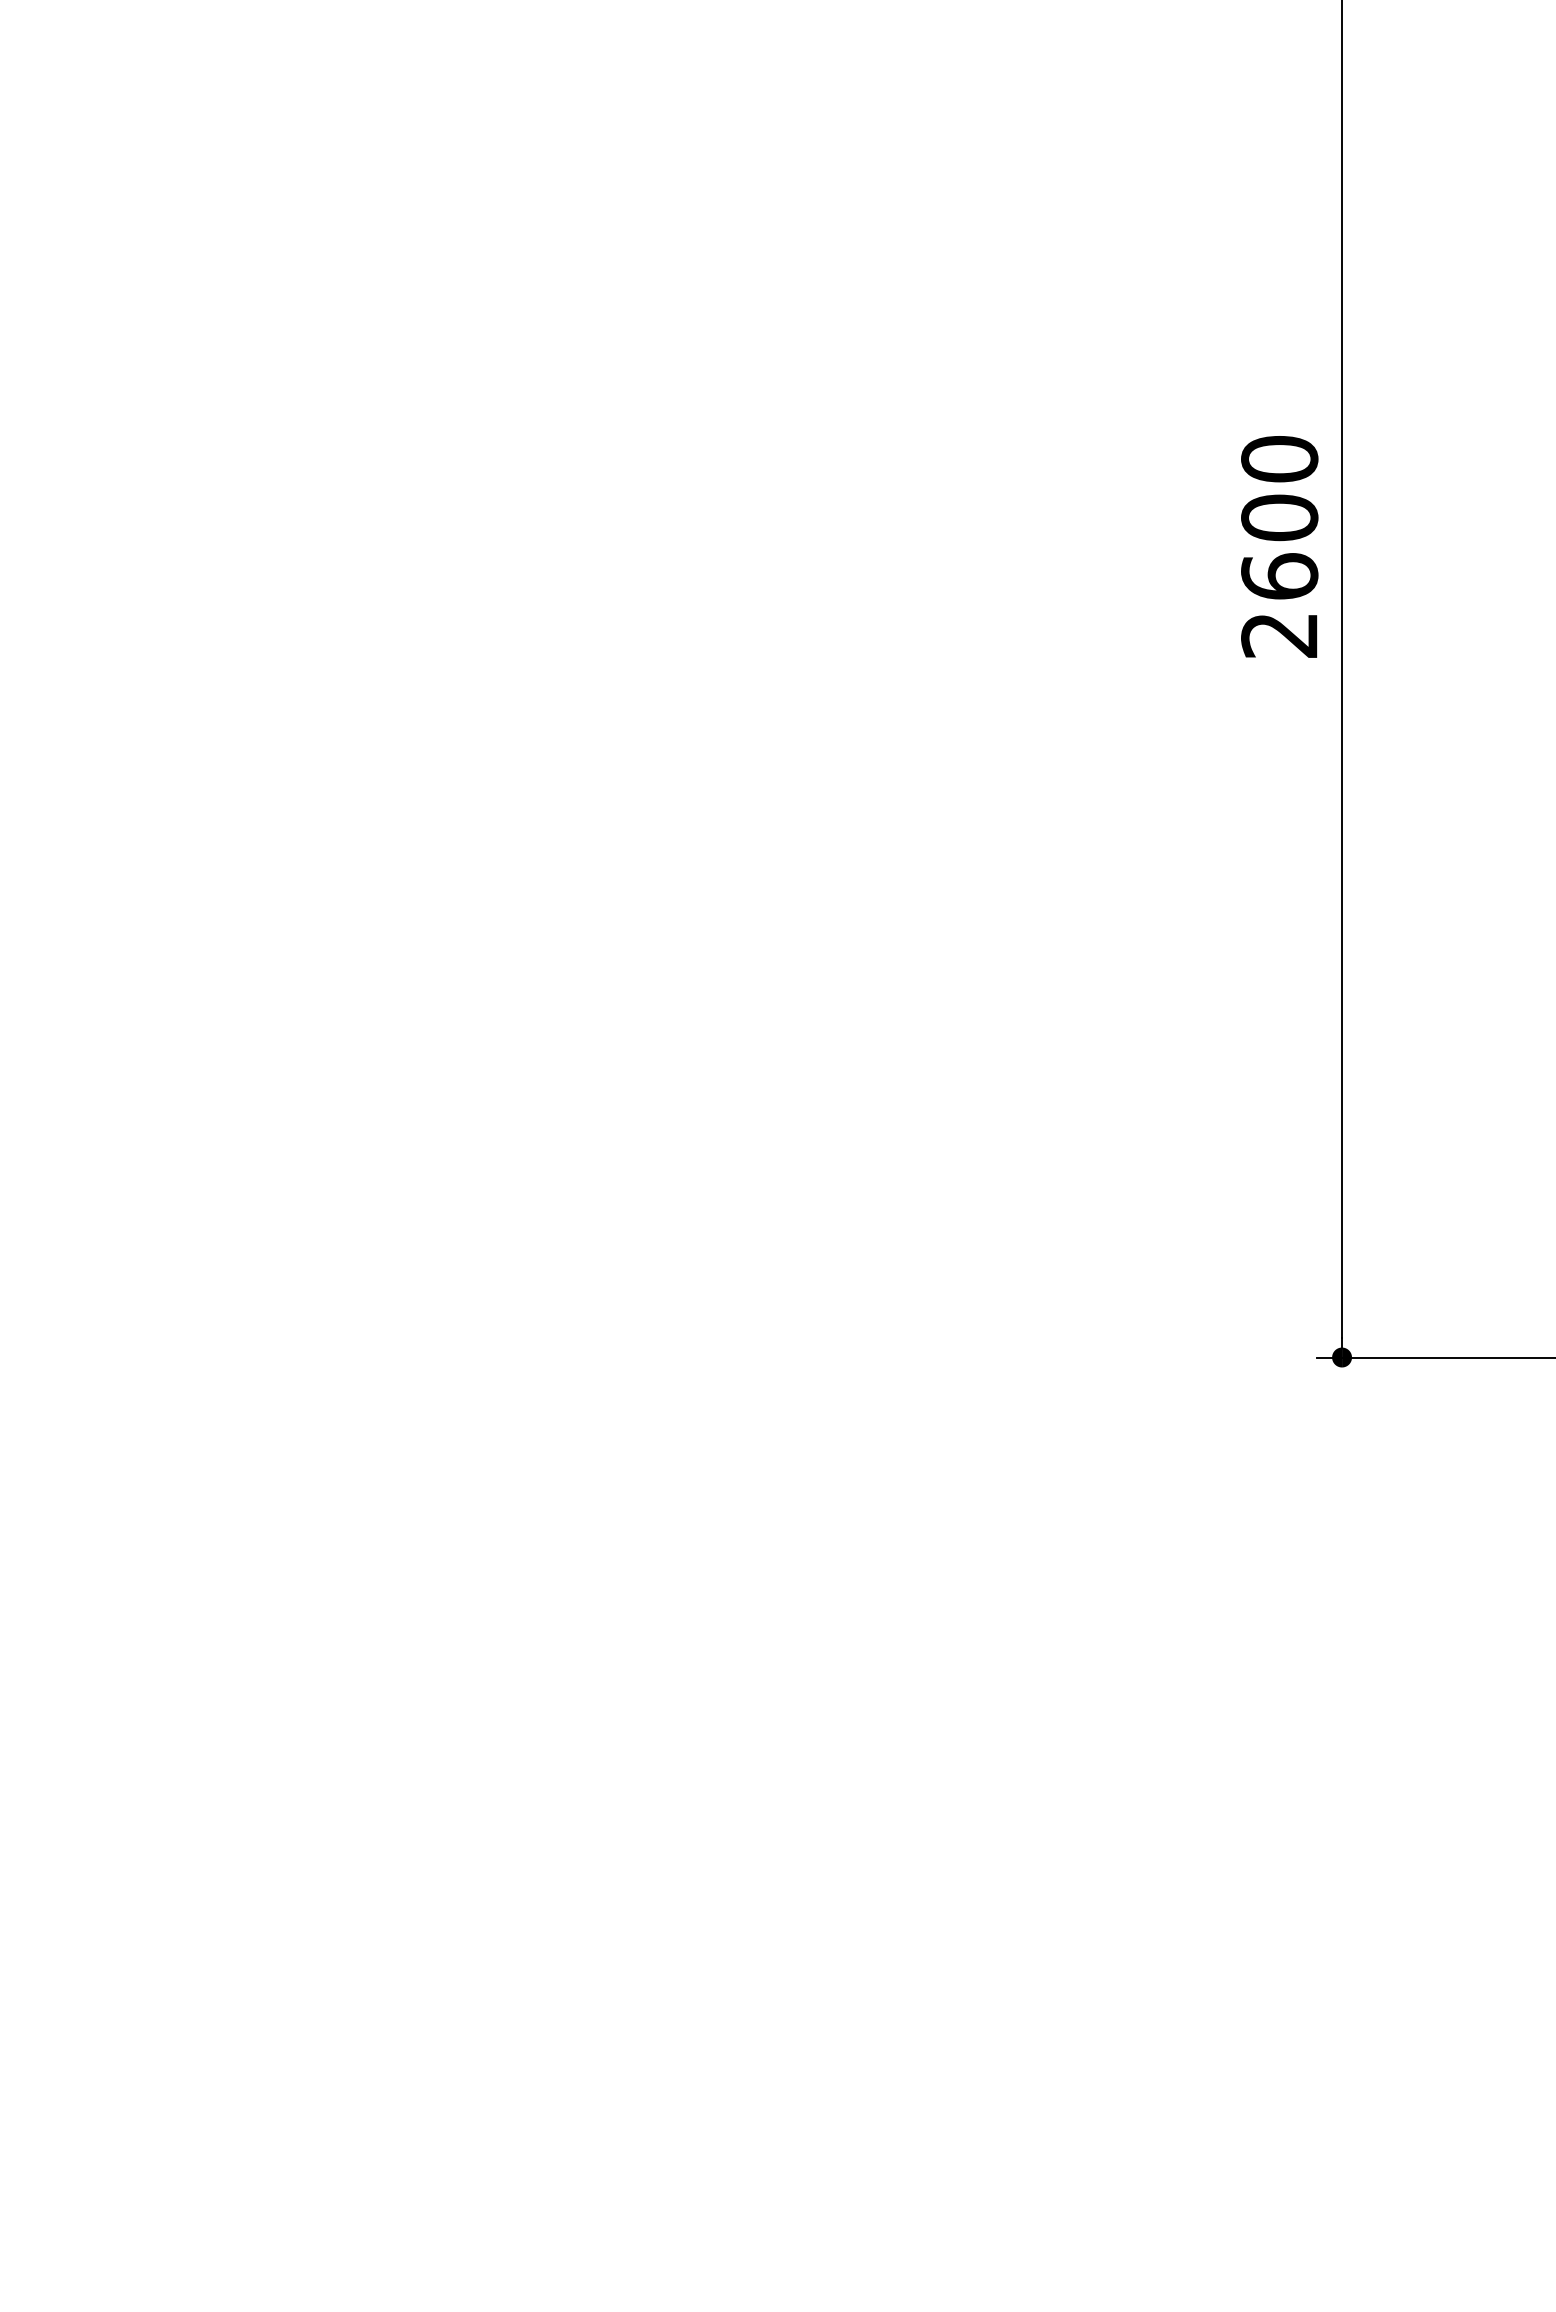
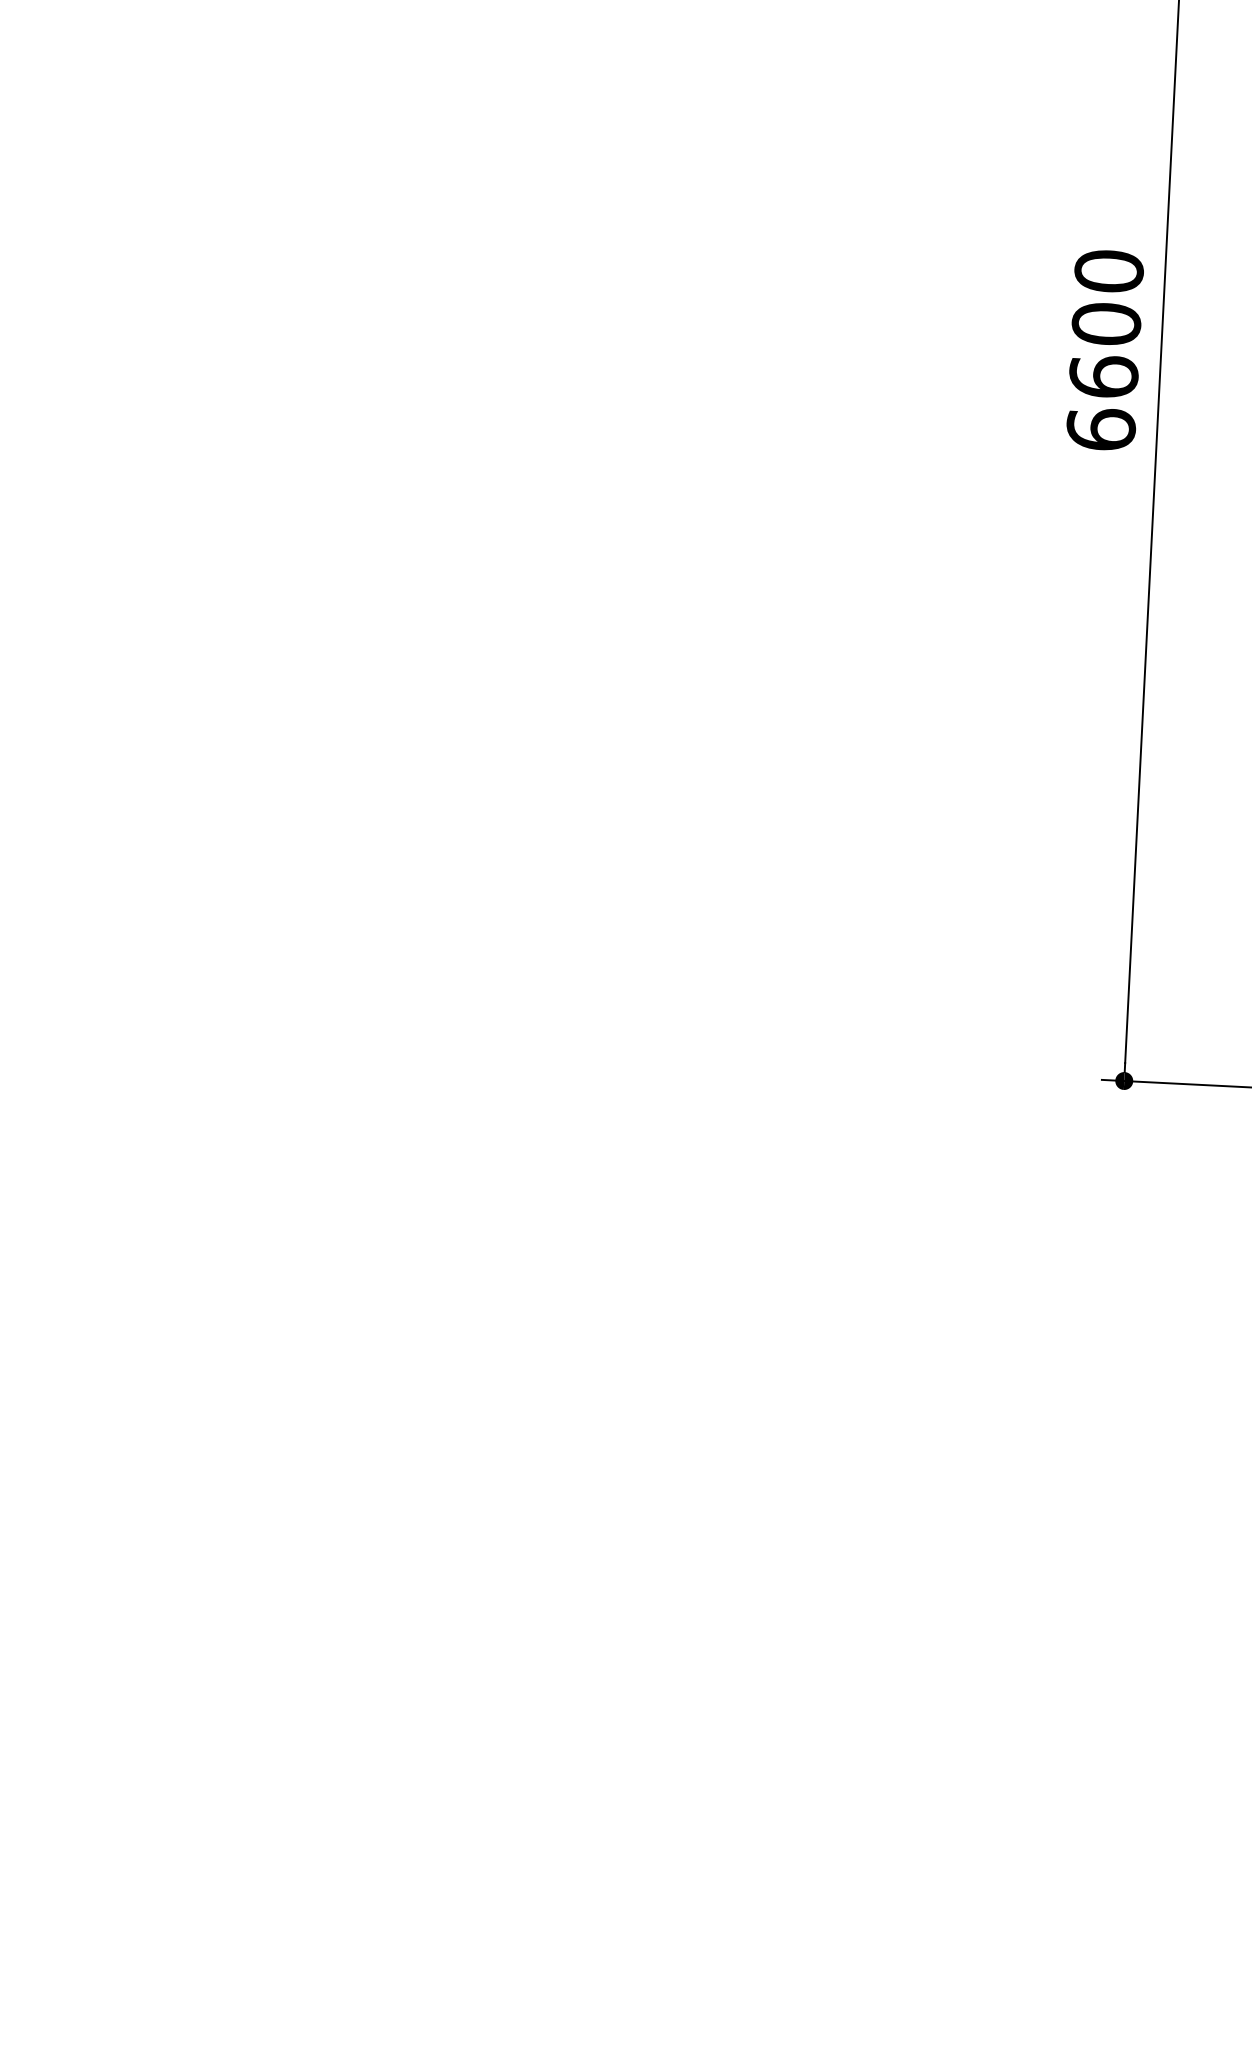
text: (1279, 634) -> (1100, 428), 2600 -> 6600

